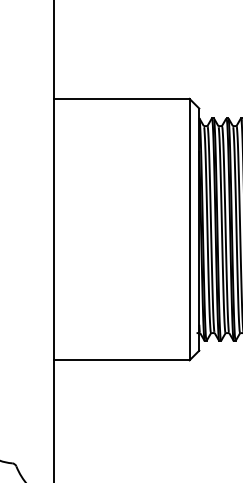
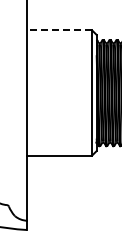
line: (121, 99) -> (59, 30), solid -> dashed

